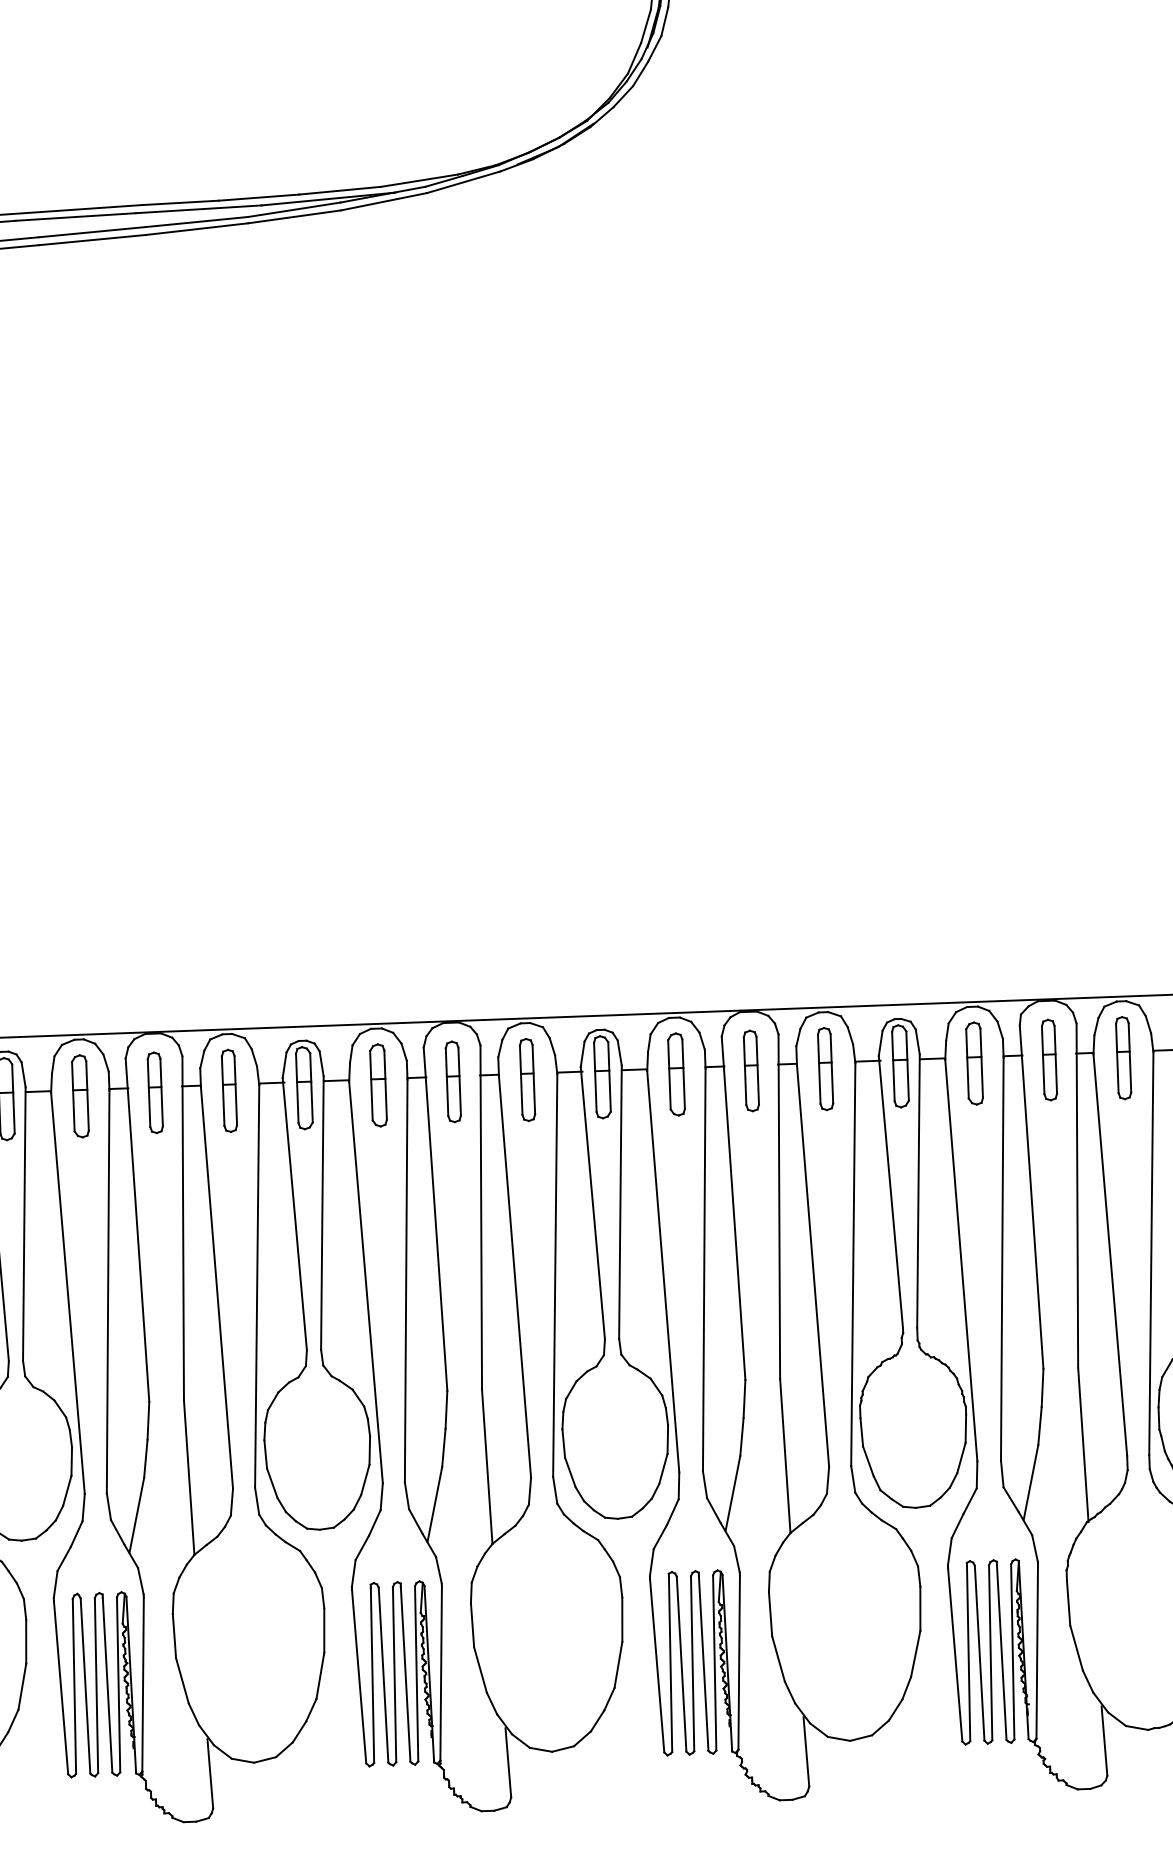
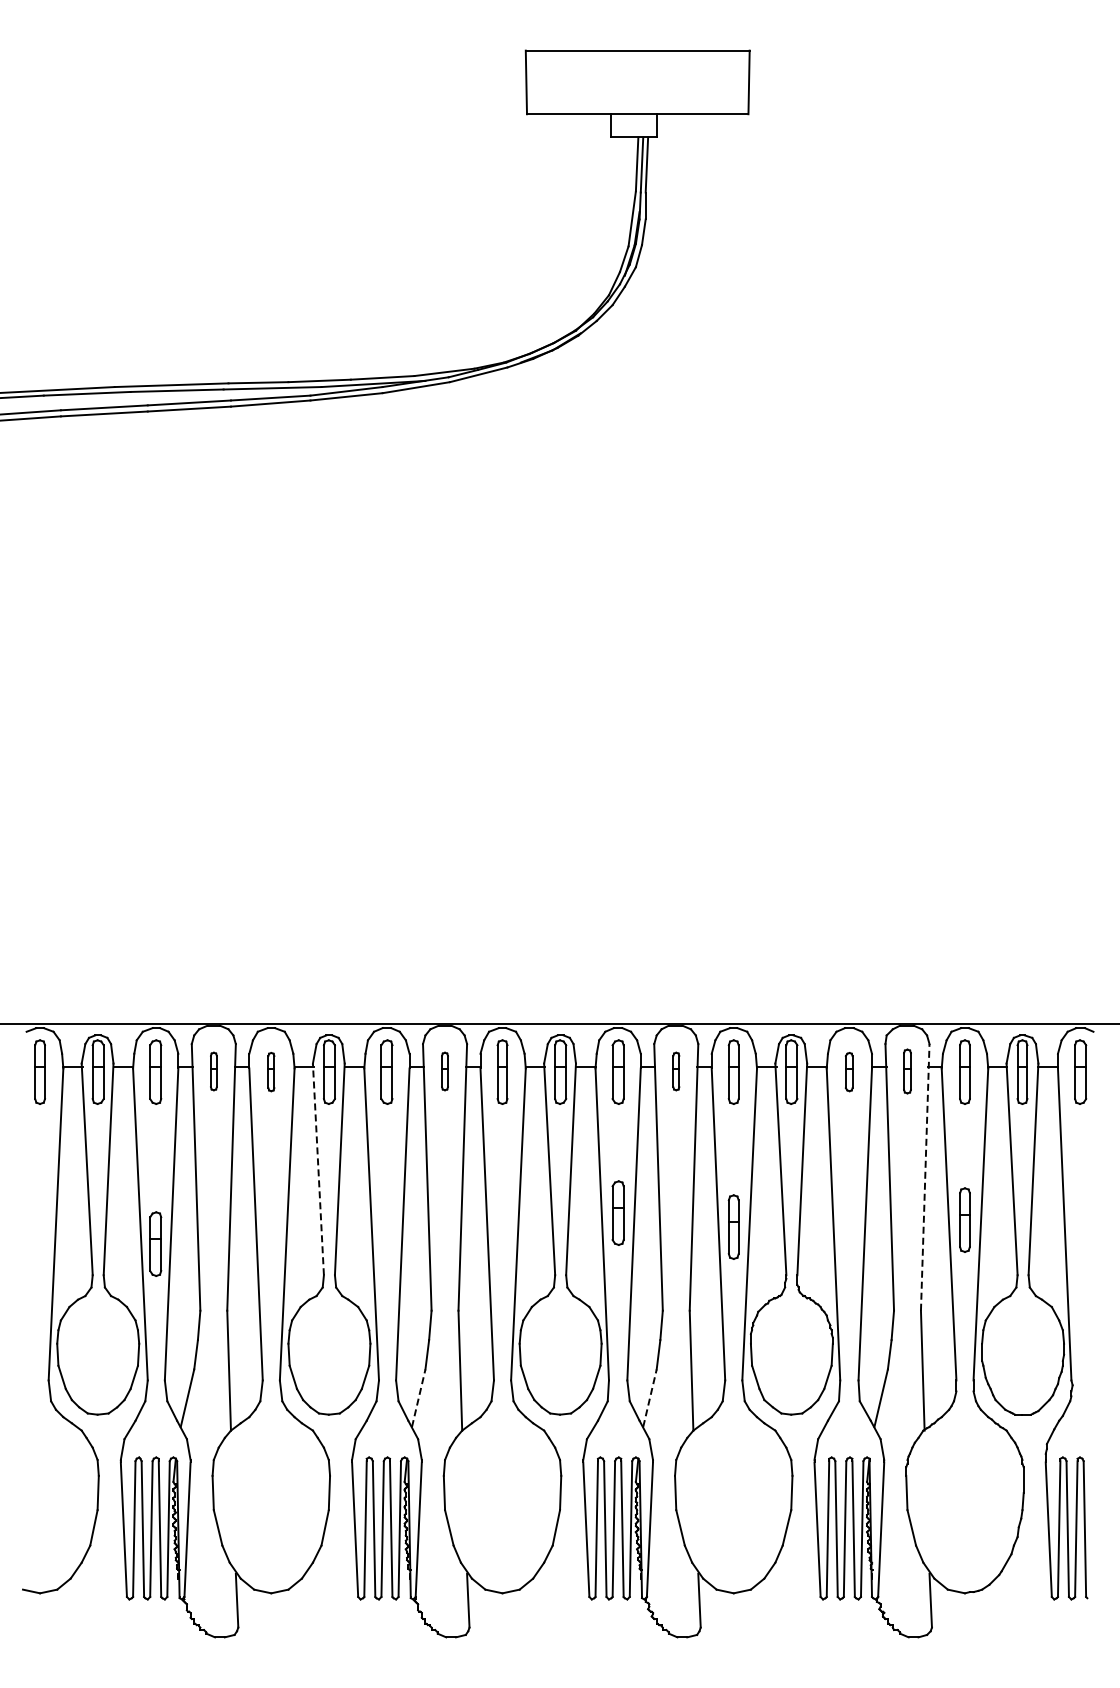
part: (1049, 1060) -> (907, 1071), size x0.7
part: (973, 1062) -> (848, 1071), size x0.6
part: (751, 1070) -> (676, 1071), size x0.6
part: (452, 1081) -> (444, 1071), size x0.6
part: (229, 1090) -> (271, 1071), size x0.6
part: (154, 1092) -> (213, 1071), size x0.6
line: (1077, 1194) -> (925, 1176), solid -> dashed
line: (294, 1214) -> (318, 1169), solid -> dashed
part: (1129, 1248) -> (964, 1219), added
part: (682, 1255) -> (617, 1212), added
part: (832, 1268) -> (733, 1226), added
part: (88, 1317) -> (155, 1243), added
line: (732, 1493) -> (649, 1398), solid -> dashed
line: (434, 1504) -> (418, 1398), solid -> dashed

